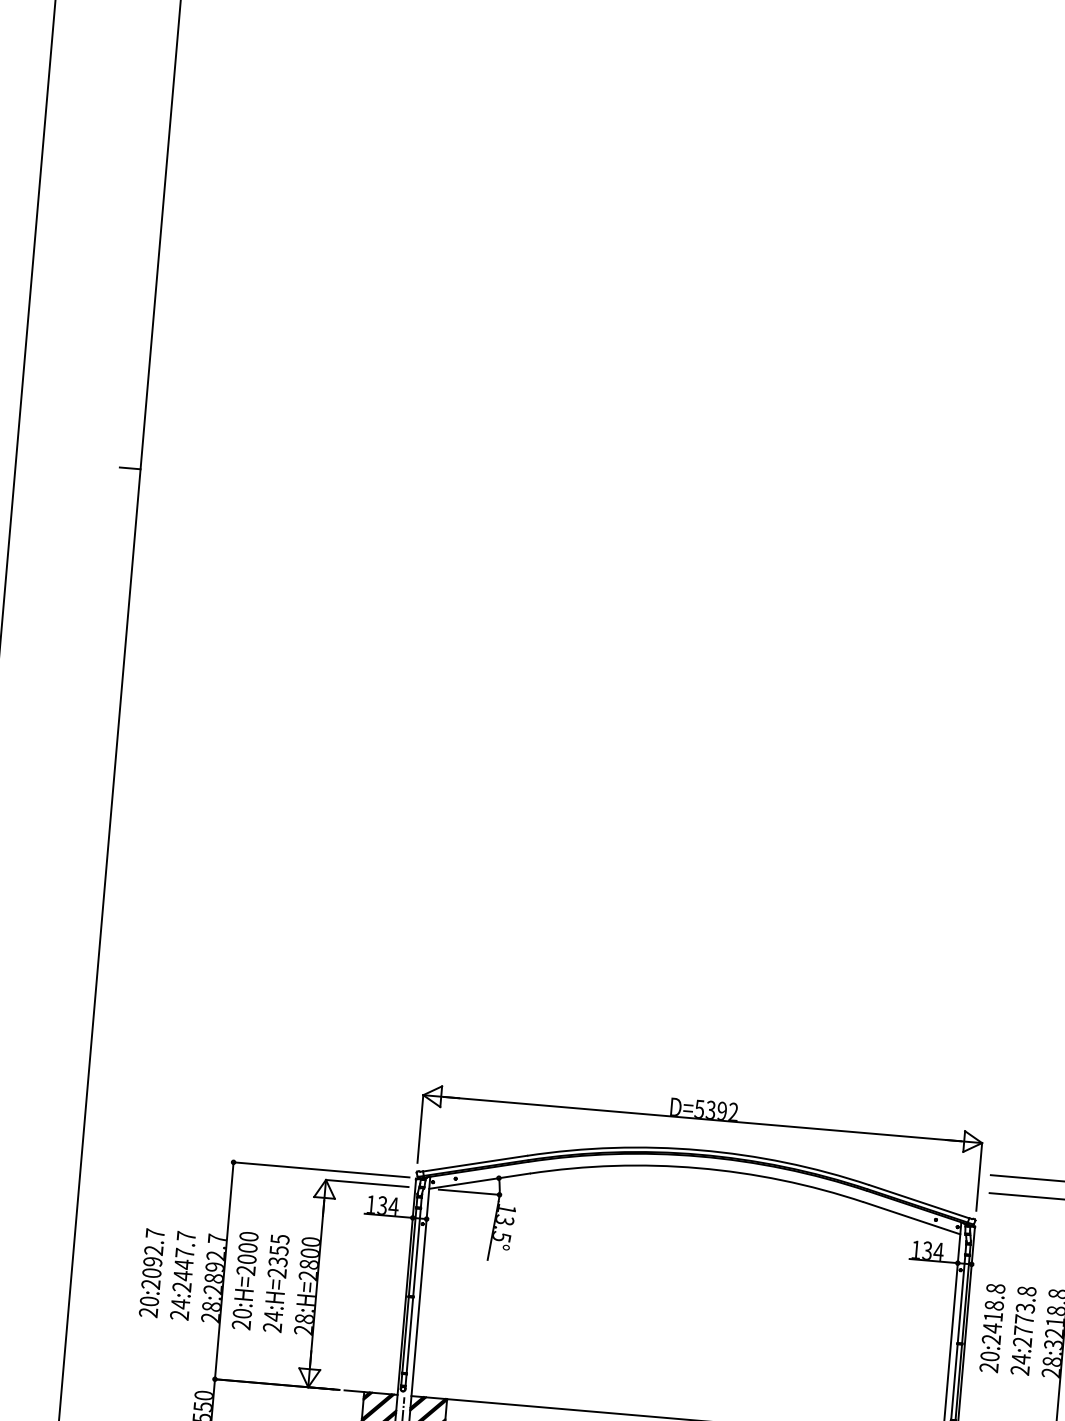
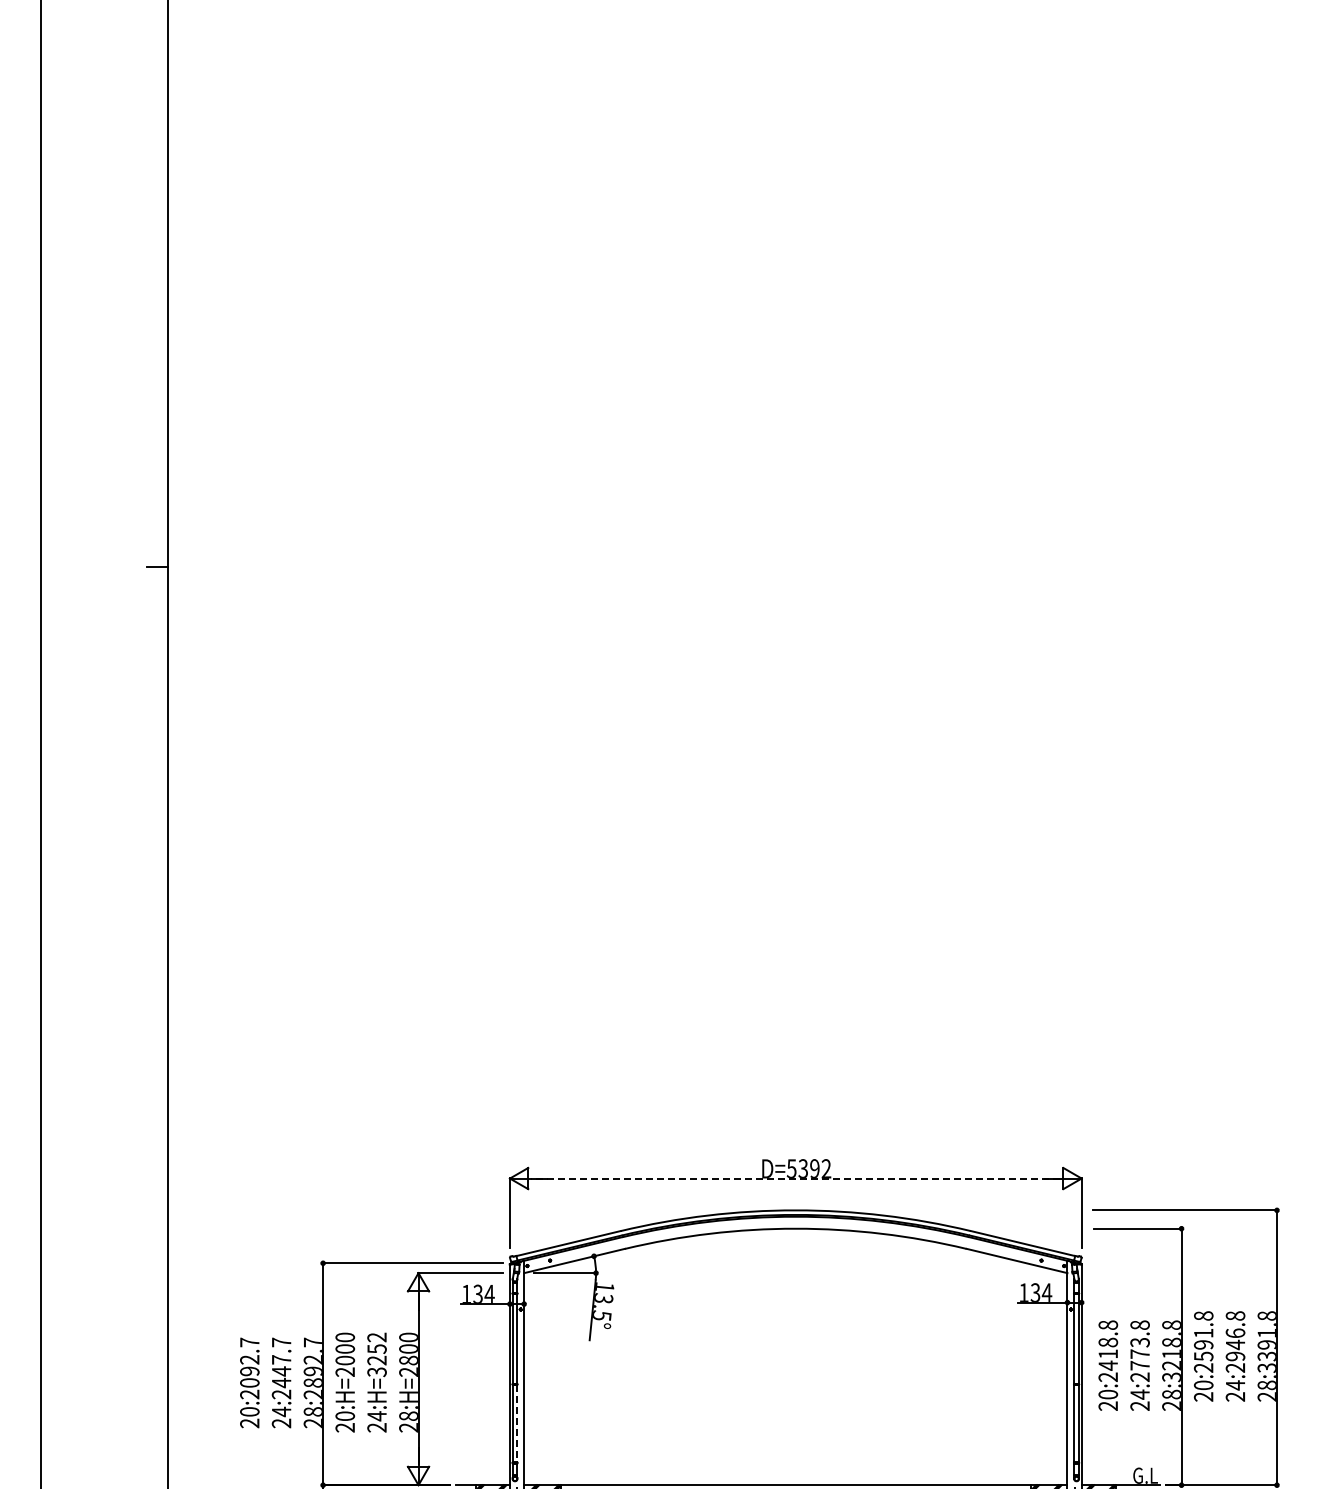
line: (702, 1119) -> (795, 1178), solid -> dashed
text: (278, 1255) -> (376, 1354), 24:H=2355 -> 24:H=3252
line: (410, 1335) -> (517, 1423), solid -> dashed

